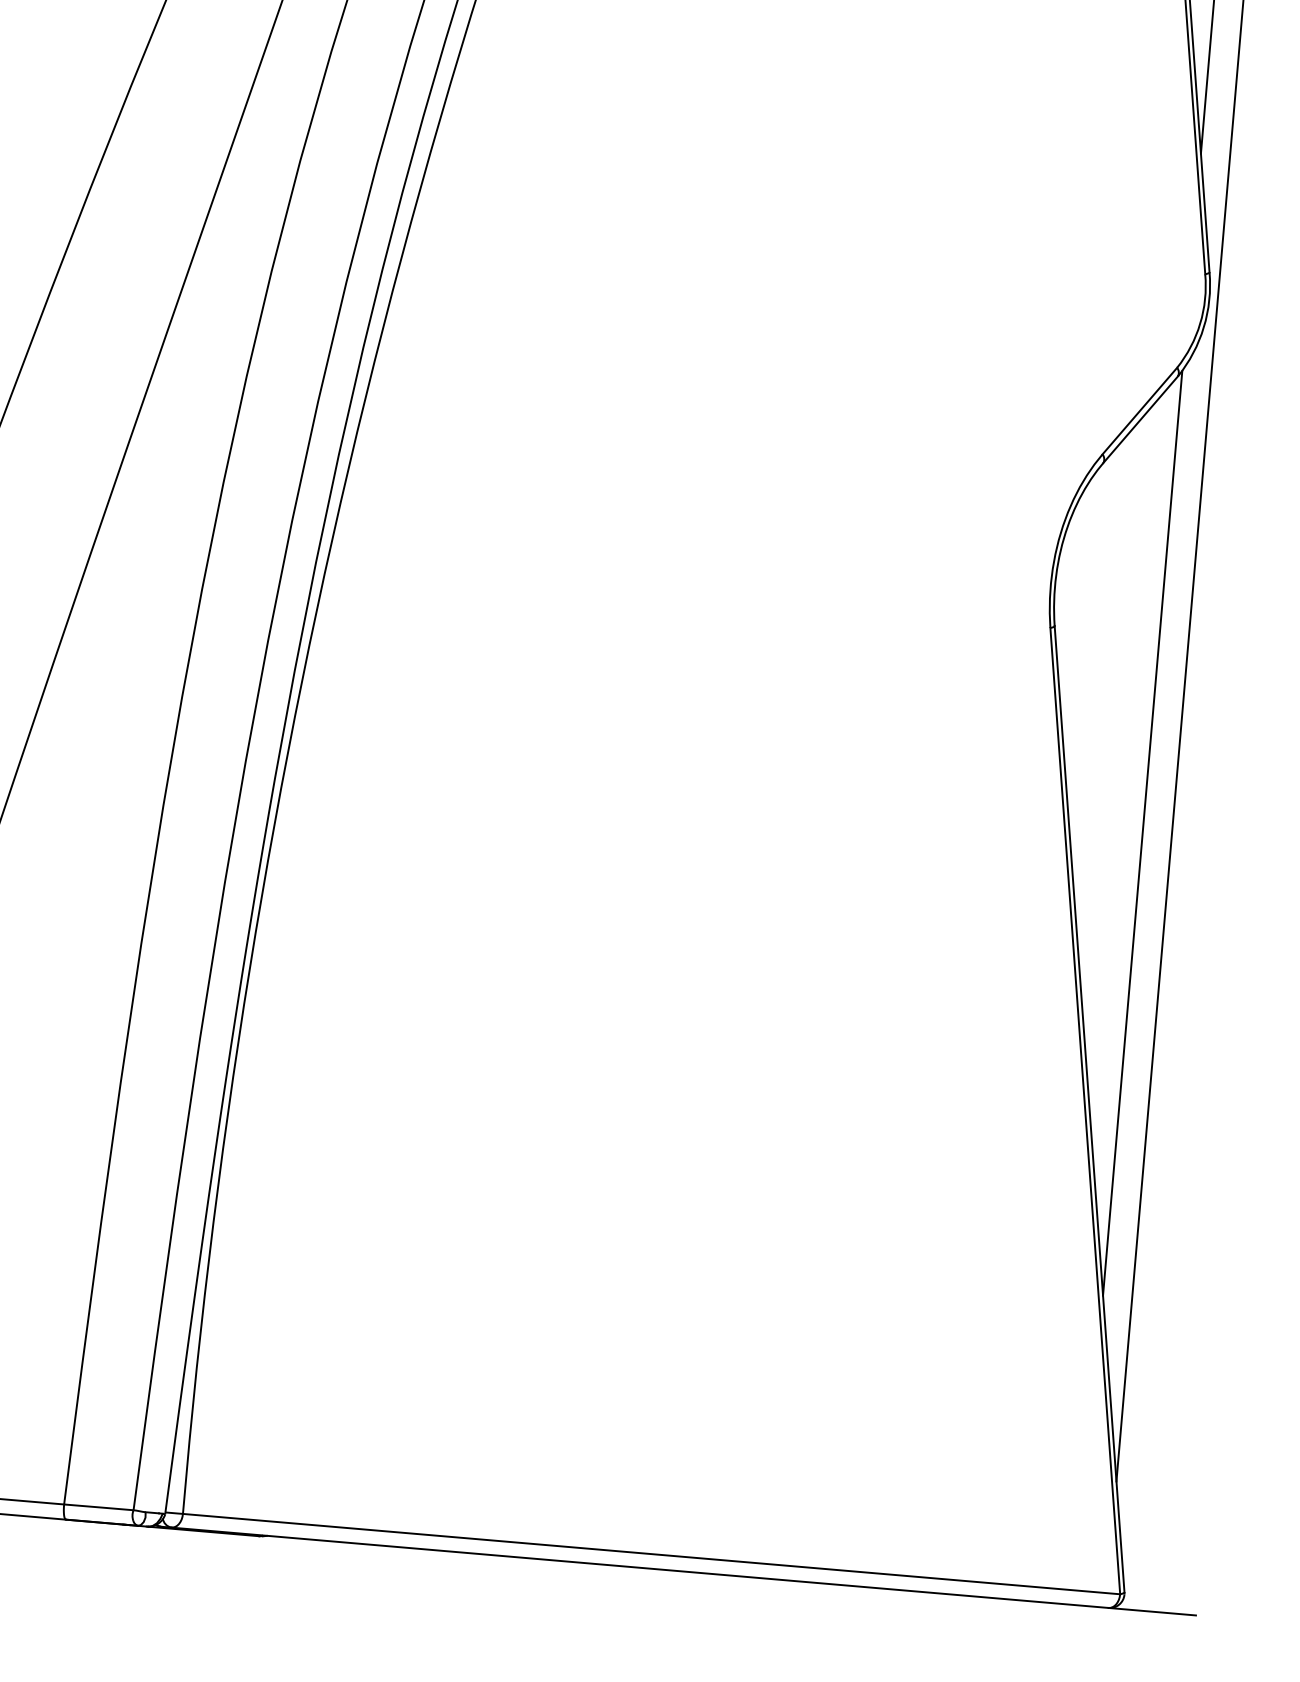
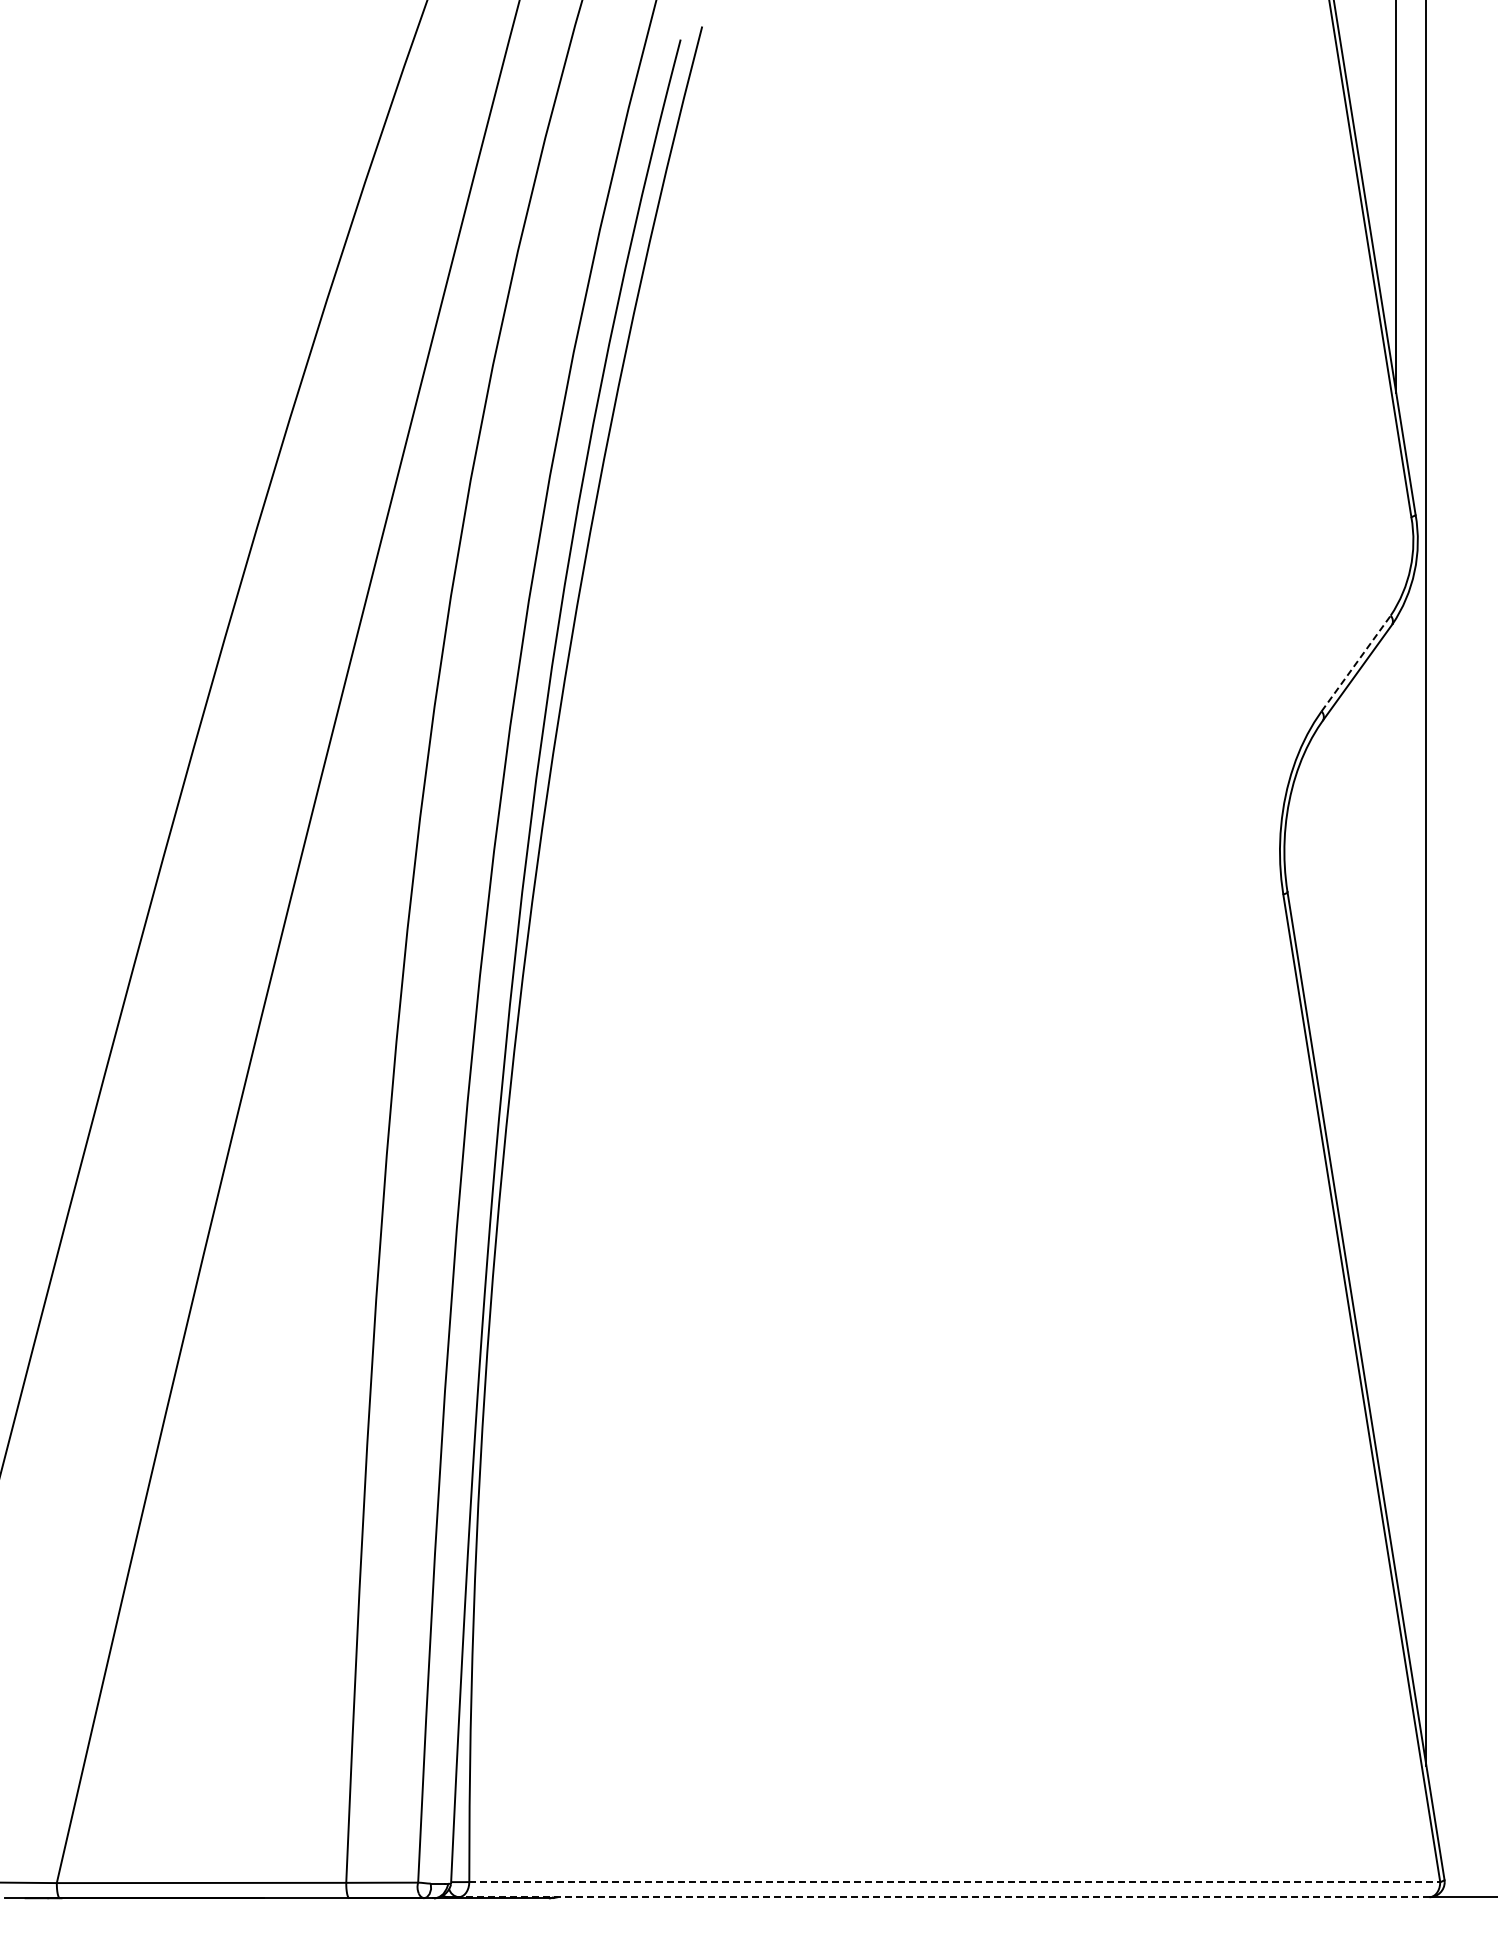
line: (1140, 411) -> (1356, 663), solid -> dashed
line: (1142, 833) -> (1396, 1097), removed
line: (652, 1554) -> (955, 1882), solid -> dashed
line: (639, 1568) -> (943, 1897), solid -> dashed

